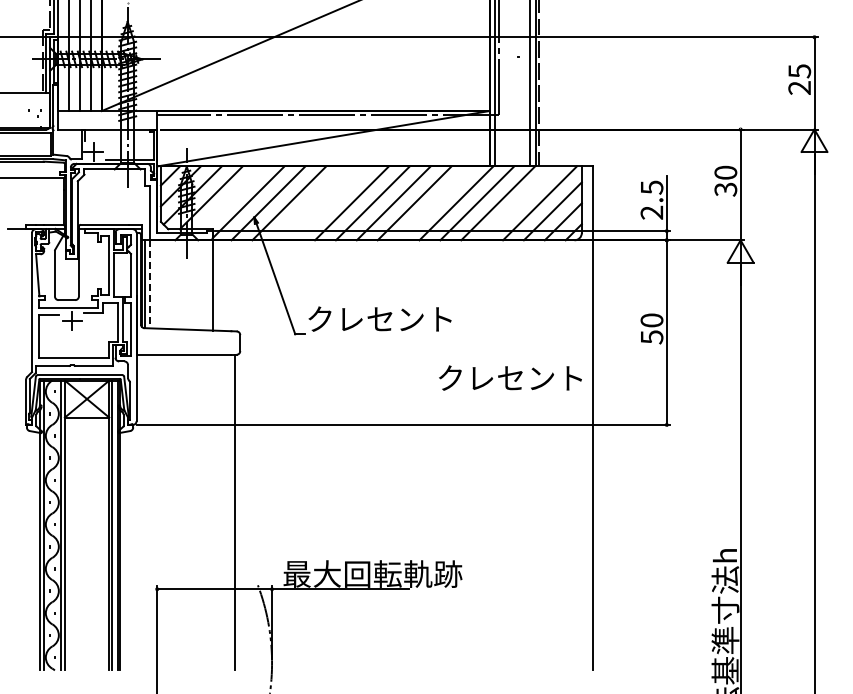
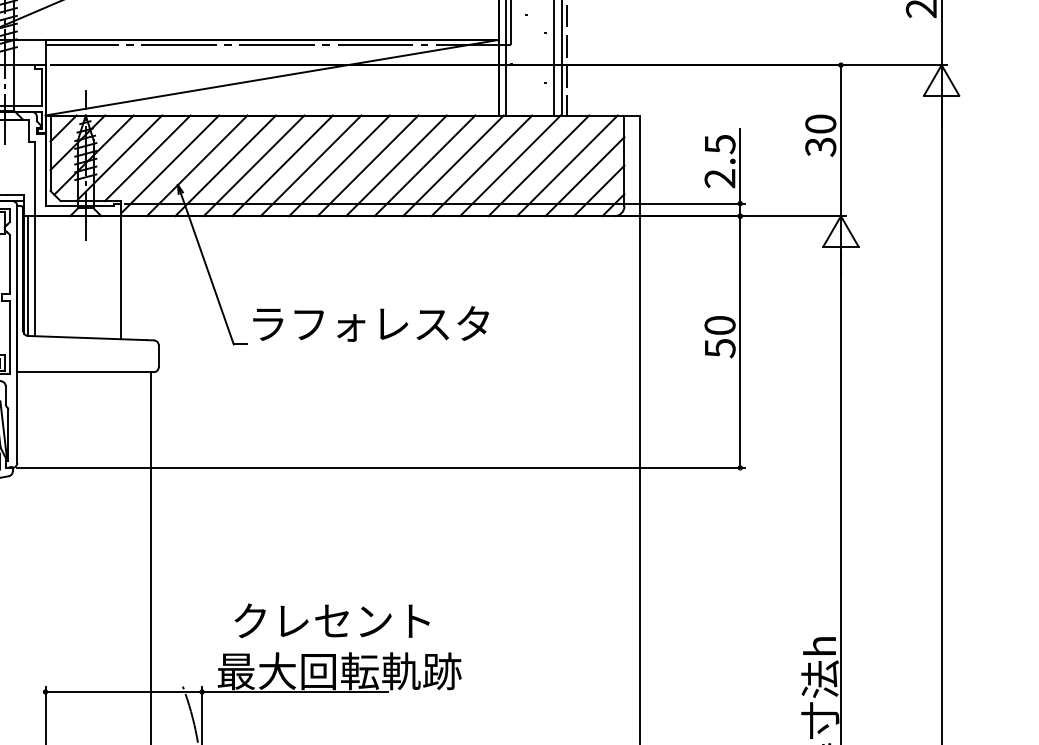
line: (231, 197) -> (146, 157), added
line: (310, 203) -> (254, 165), added
line: (331, 203) -> (283, 165), added
line: (435, 203) -> (424, 165), added
line: (519, 203) -> (539, 165), added
line: (149, 284) -> (35, 276), dashed -> solid
text: (395, 319) -> (370, 324), クレセント -> ラフォレスタ
text: (510, 377) -> (332, 620), moved

